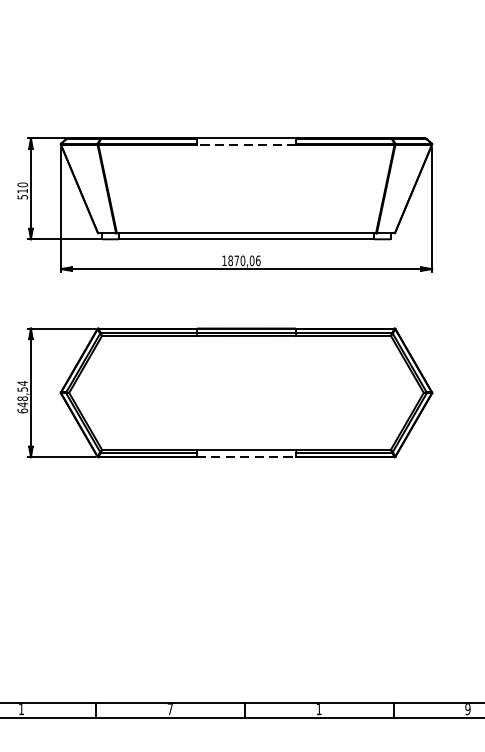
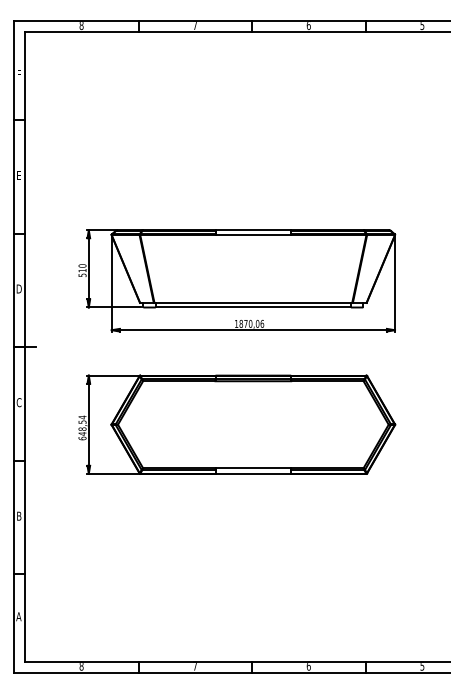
line: (246, 144) -> (253, 235), dashed -> solid
line: (246, 456) -> (253, 473), dashed -> solid
text: (21, 709) -> (81, 666), 1 -> 8
text: (318, 709) -> (308, 666), 1 -> 6
text: (468, 709) -> (422, 666), 9 -> 5

